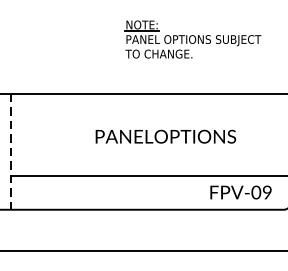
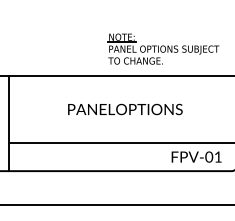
part: (192, 38) -> (163, 48), moved
text: (166, 136) -> (125, 109), moved
line: (10, 152) -> (8, 124), dashed -> solid
text: (266, 191) -> (217, 156), FPV-09 -> FPV-01

